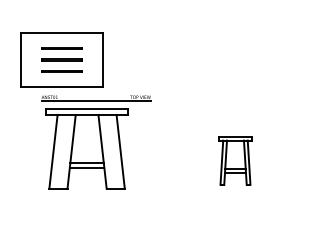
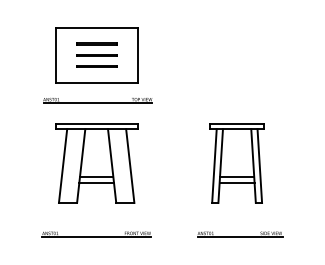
part: (61, 60) -> (96, 55), moved
part: (86, 149) -> (96, 163), moved
part: (234, 161) -> (236, 163), size x1.67

